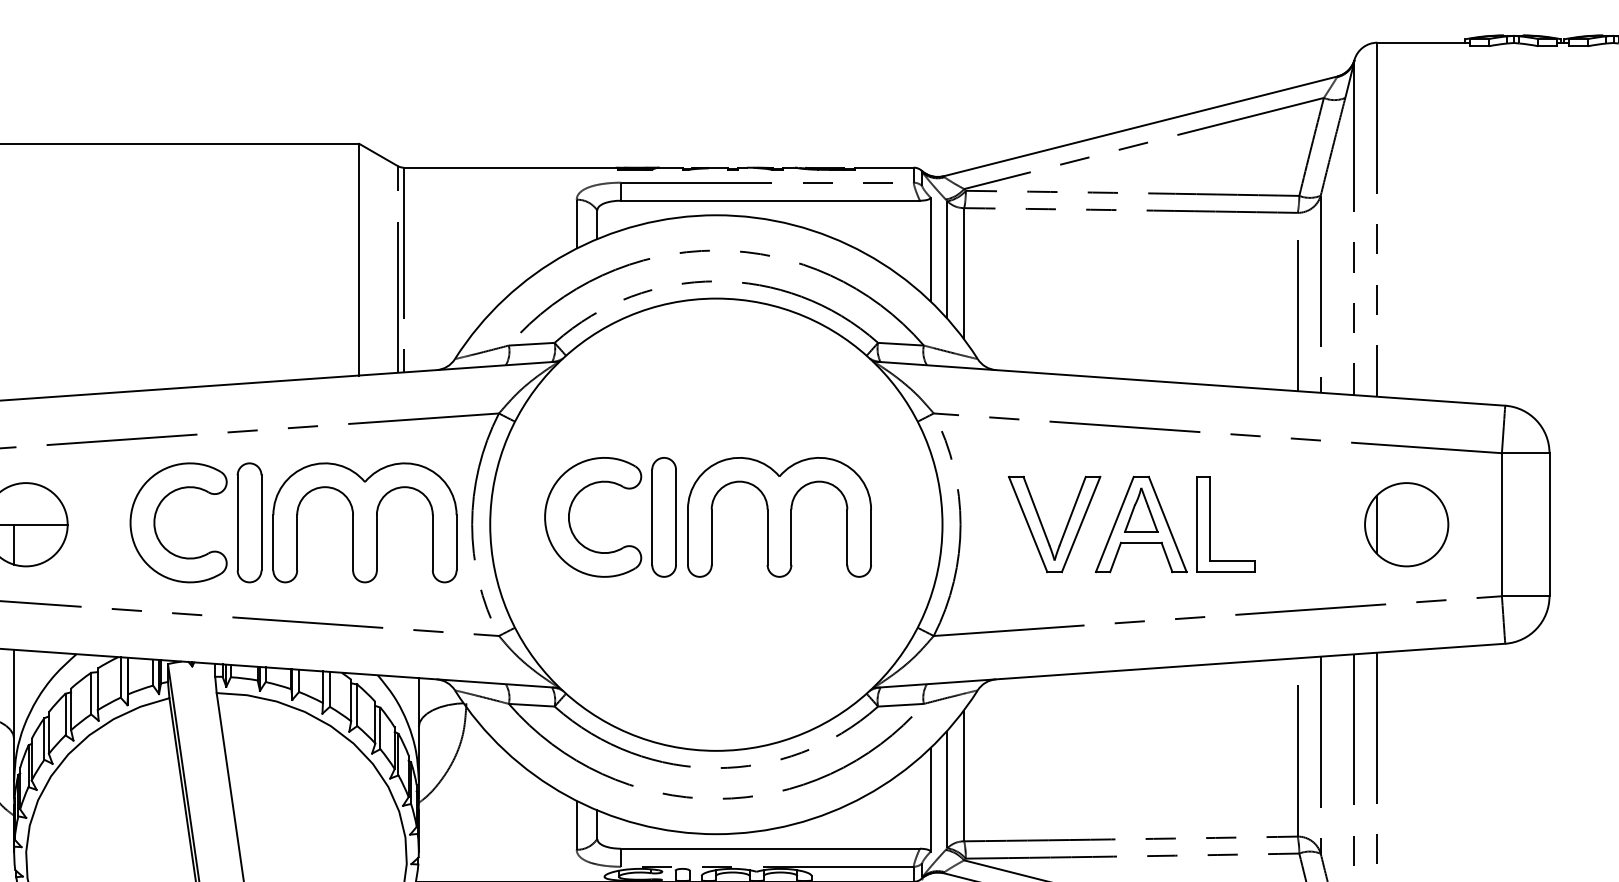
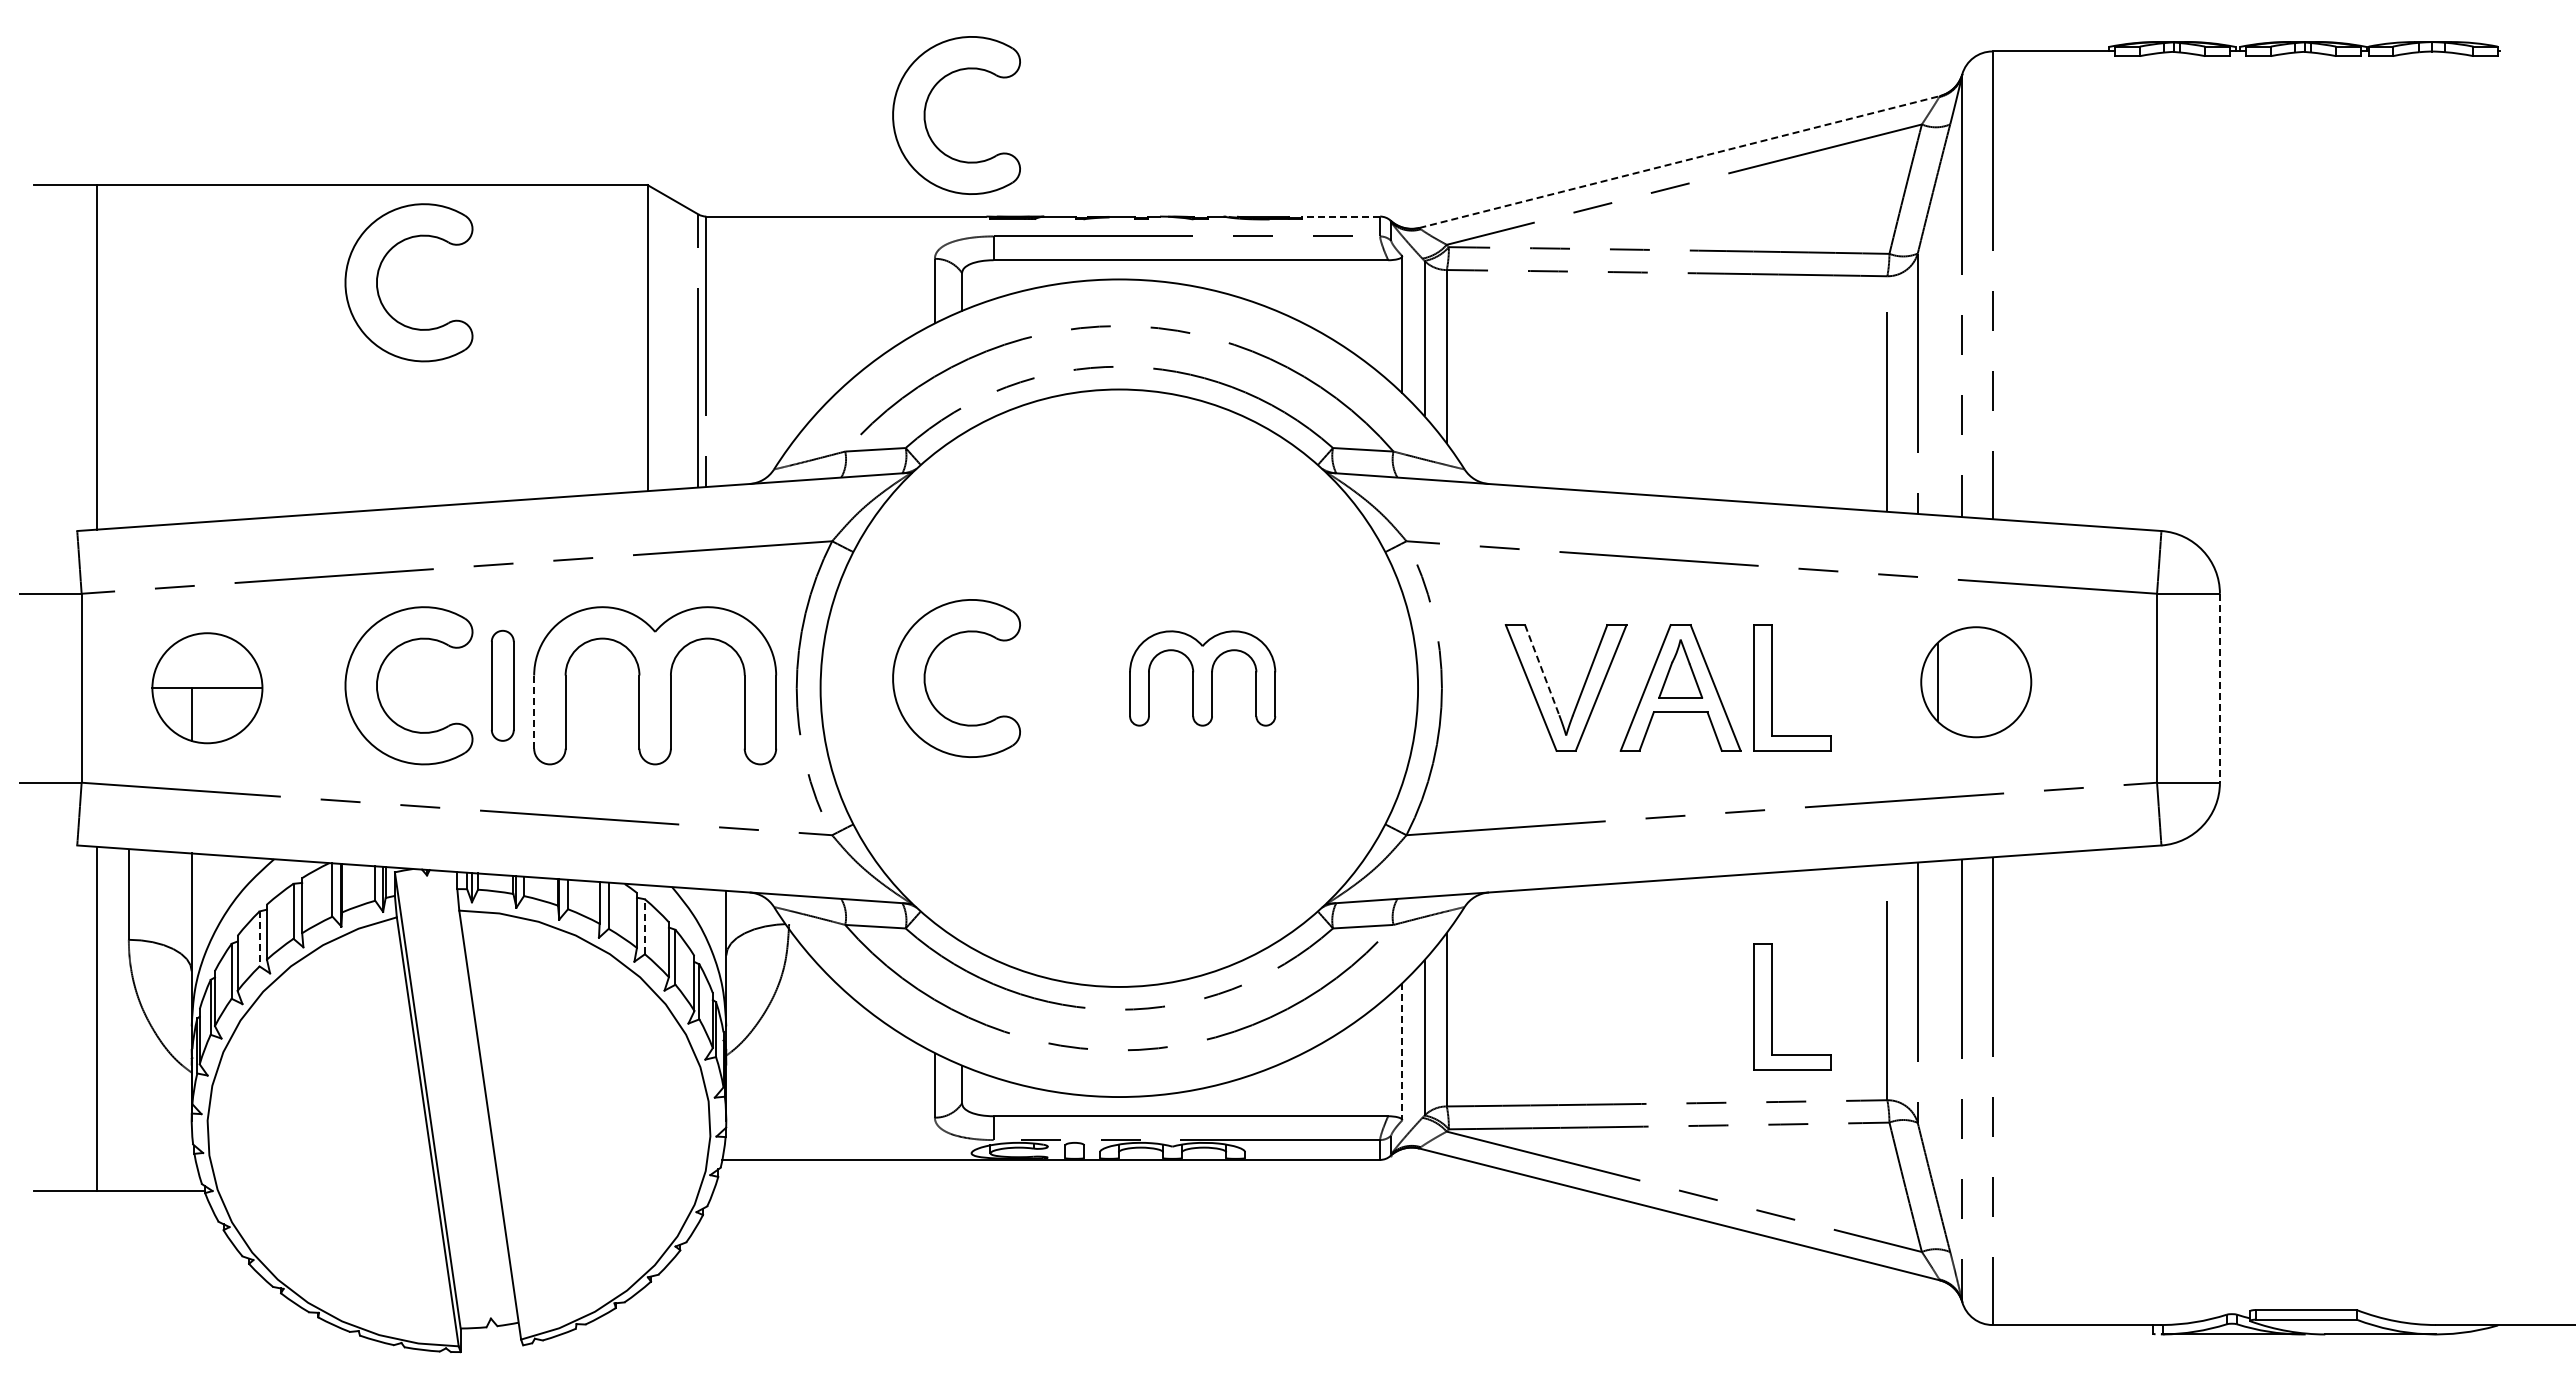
part: (570, 85) -> (926, 108), added
line: (1141, 125) -> (1680, 161), solid -> dashed
line: (883, 167) -> (1340, 216), solid -> dashed
part: (155, 213) -> (378, 277), added
line: (1036, 511) -> (1542, 670), solid -> dashed
part: (663, 517) -> (1049, 678), removed
part: (779, 517) -> (1202, 678), size x0.6
part: (249, 522) -> (502, 685), size x0.7
part: (1406, 524) -> (1976, 682), moved
line: (1549, 524) -> (2219, 688), solid -> dashed
line: (273, 543) -> (534, 712), solid -> dashed
line: (356, 705) -> (644, 926), solid -> dashed
line: (65, 714) -> (259, 938), solid -> dashed
part: (1210, 765) -> (1772, 1006), added
line: (930, 799) -> (1402, 1051), solid -> dashed

